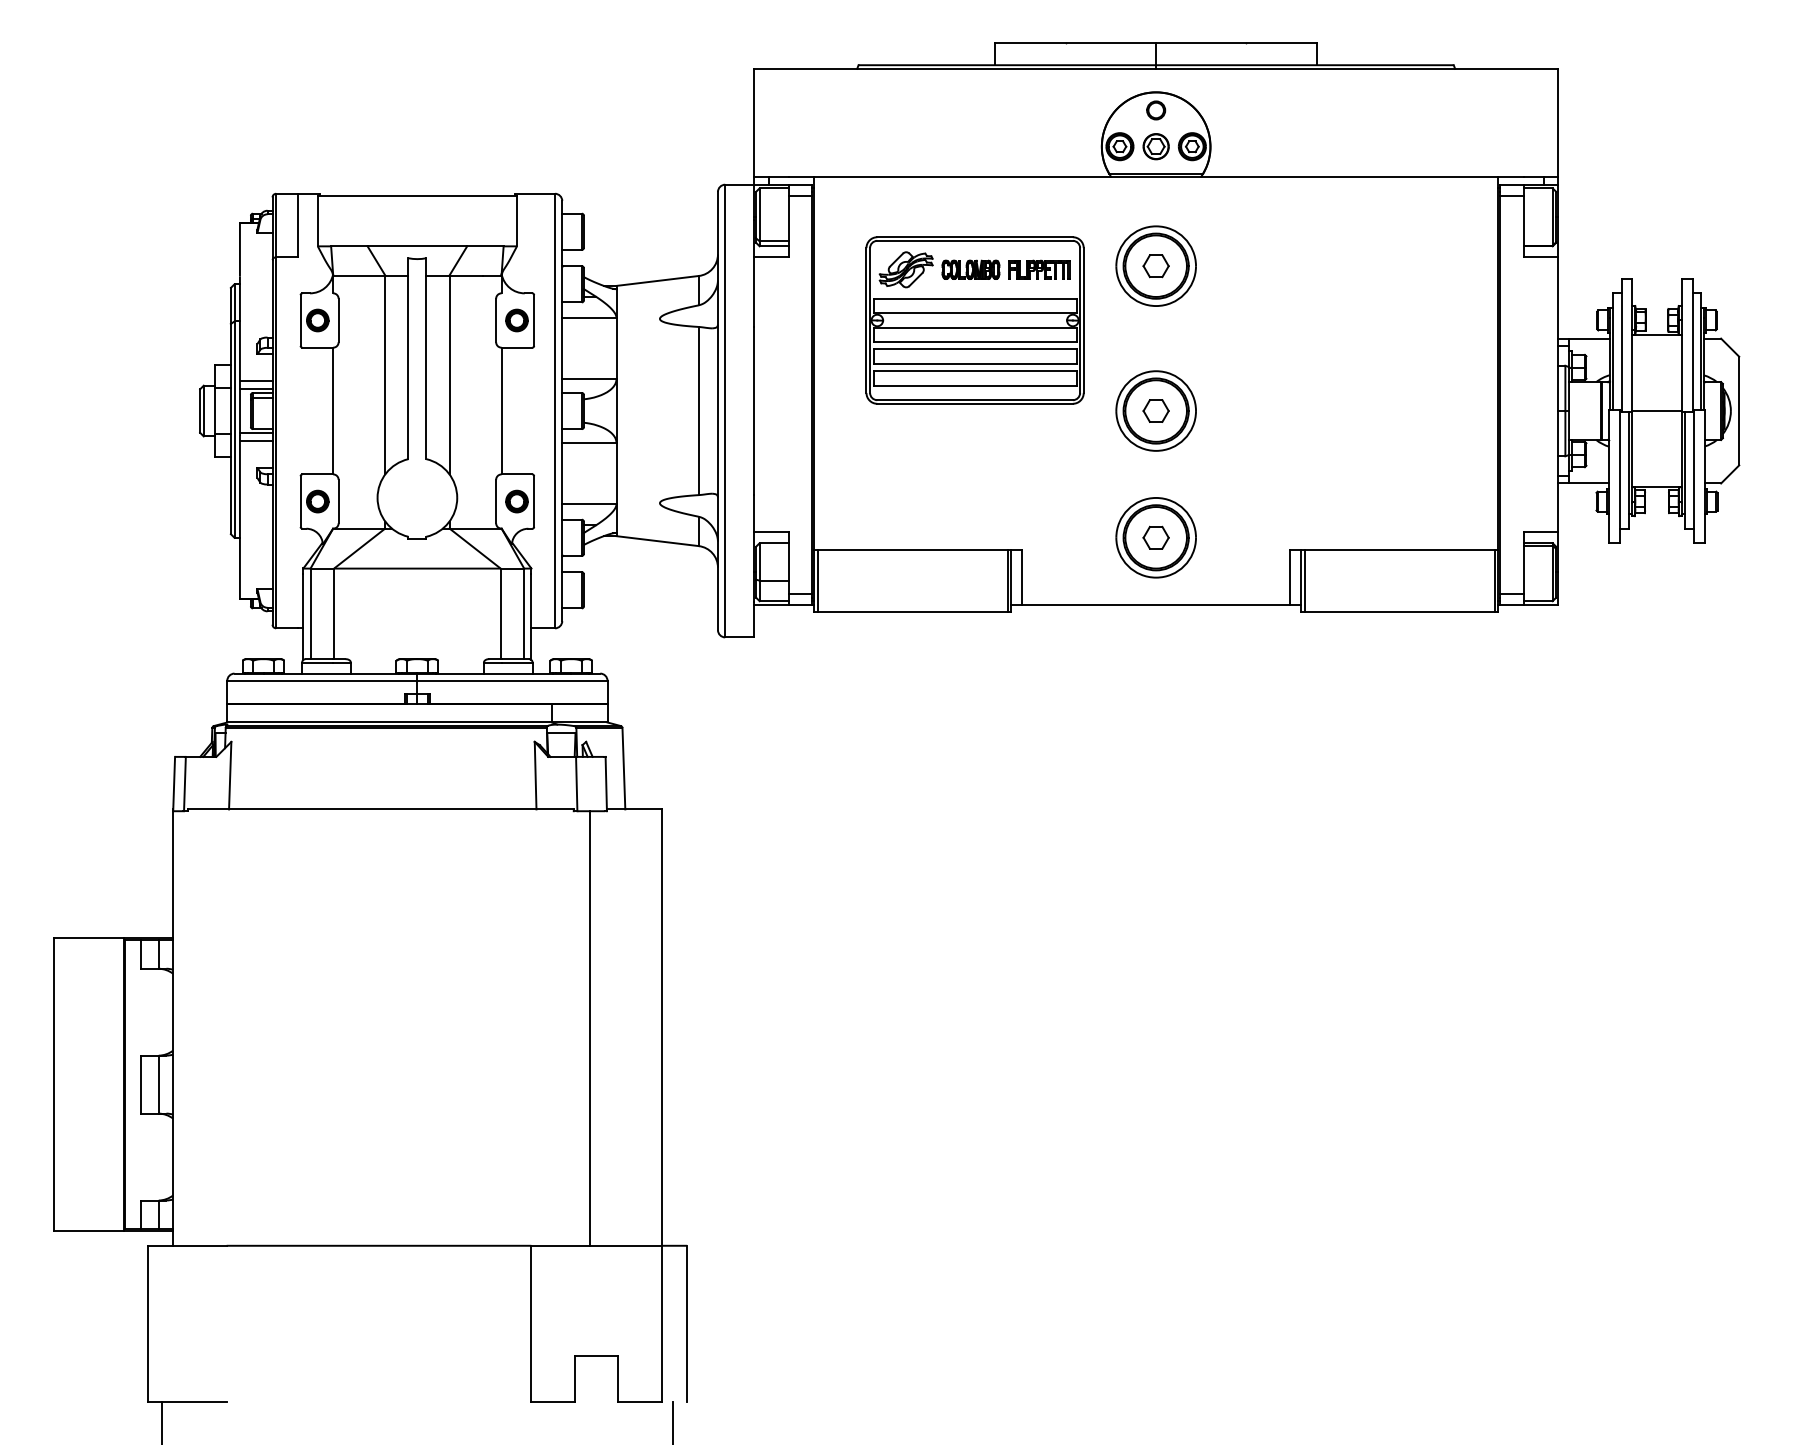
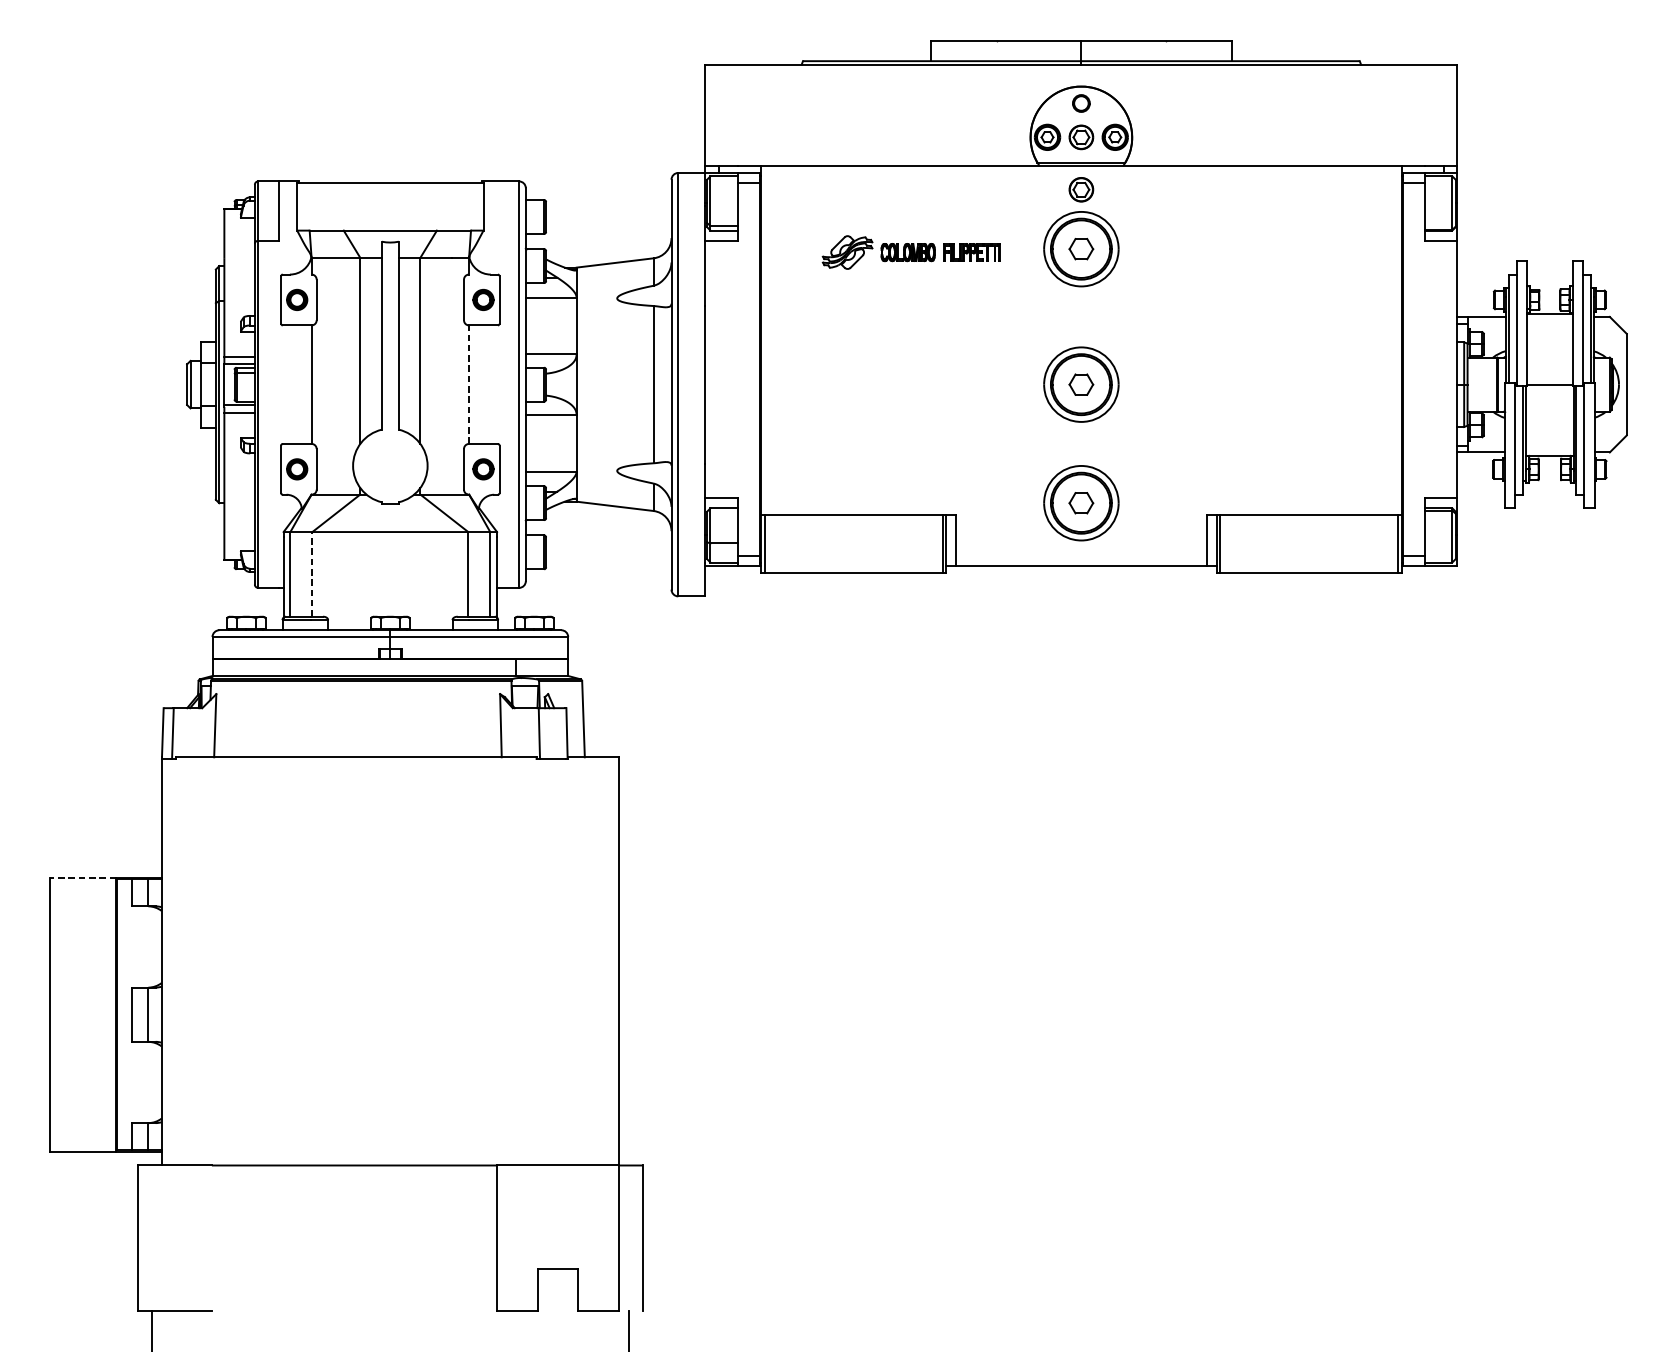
part: (1155, 202) -> (1080, 189), added
part: (974, 320) -> (911, 299), removed
line: (501, 410) -> (469, 384), solid -> dashed
line: (334, 613) -> (312, 574), solid -> dashed
line: (88, 937) -> (82, 877), solid -> dashed
line: (590, 1028) -> (552, 962), removed

